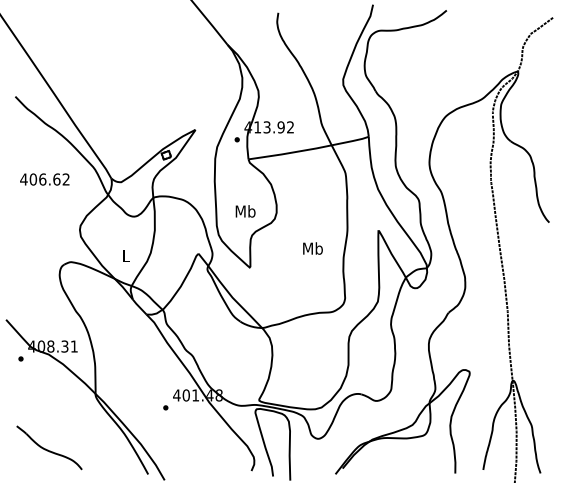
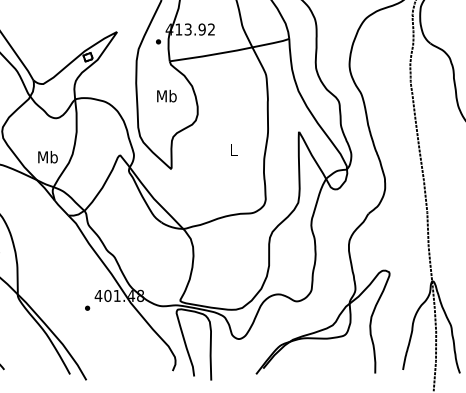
text: (245, 211) -> (166, 96), moved
text: (312, 248) -> (233, 149), Mb -> L
text: (125, 255) -> (47, 156), L -> Mb

